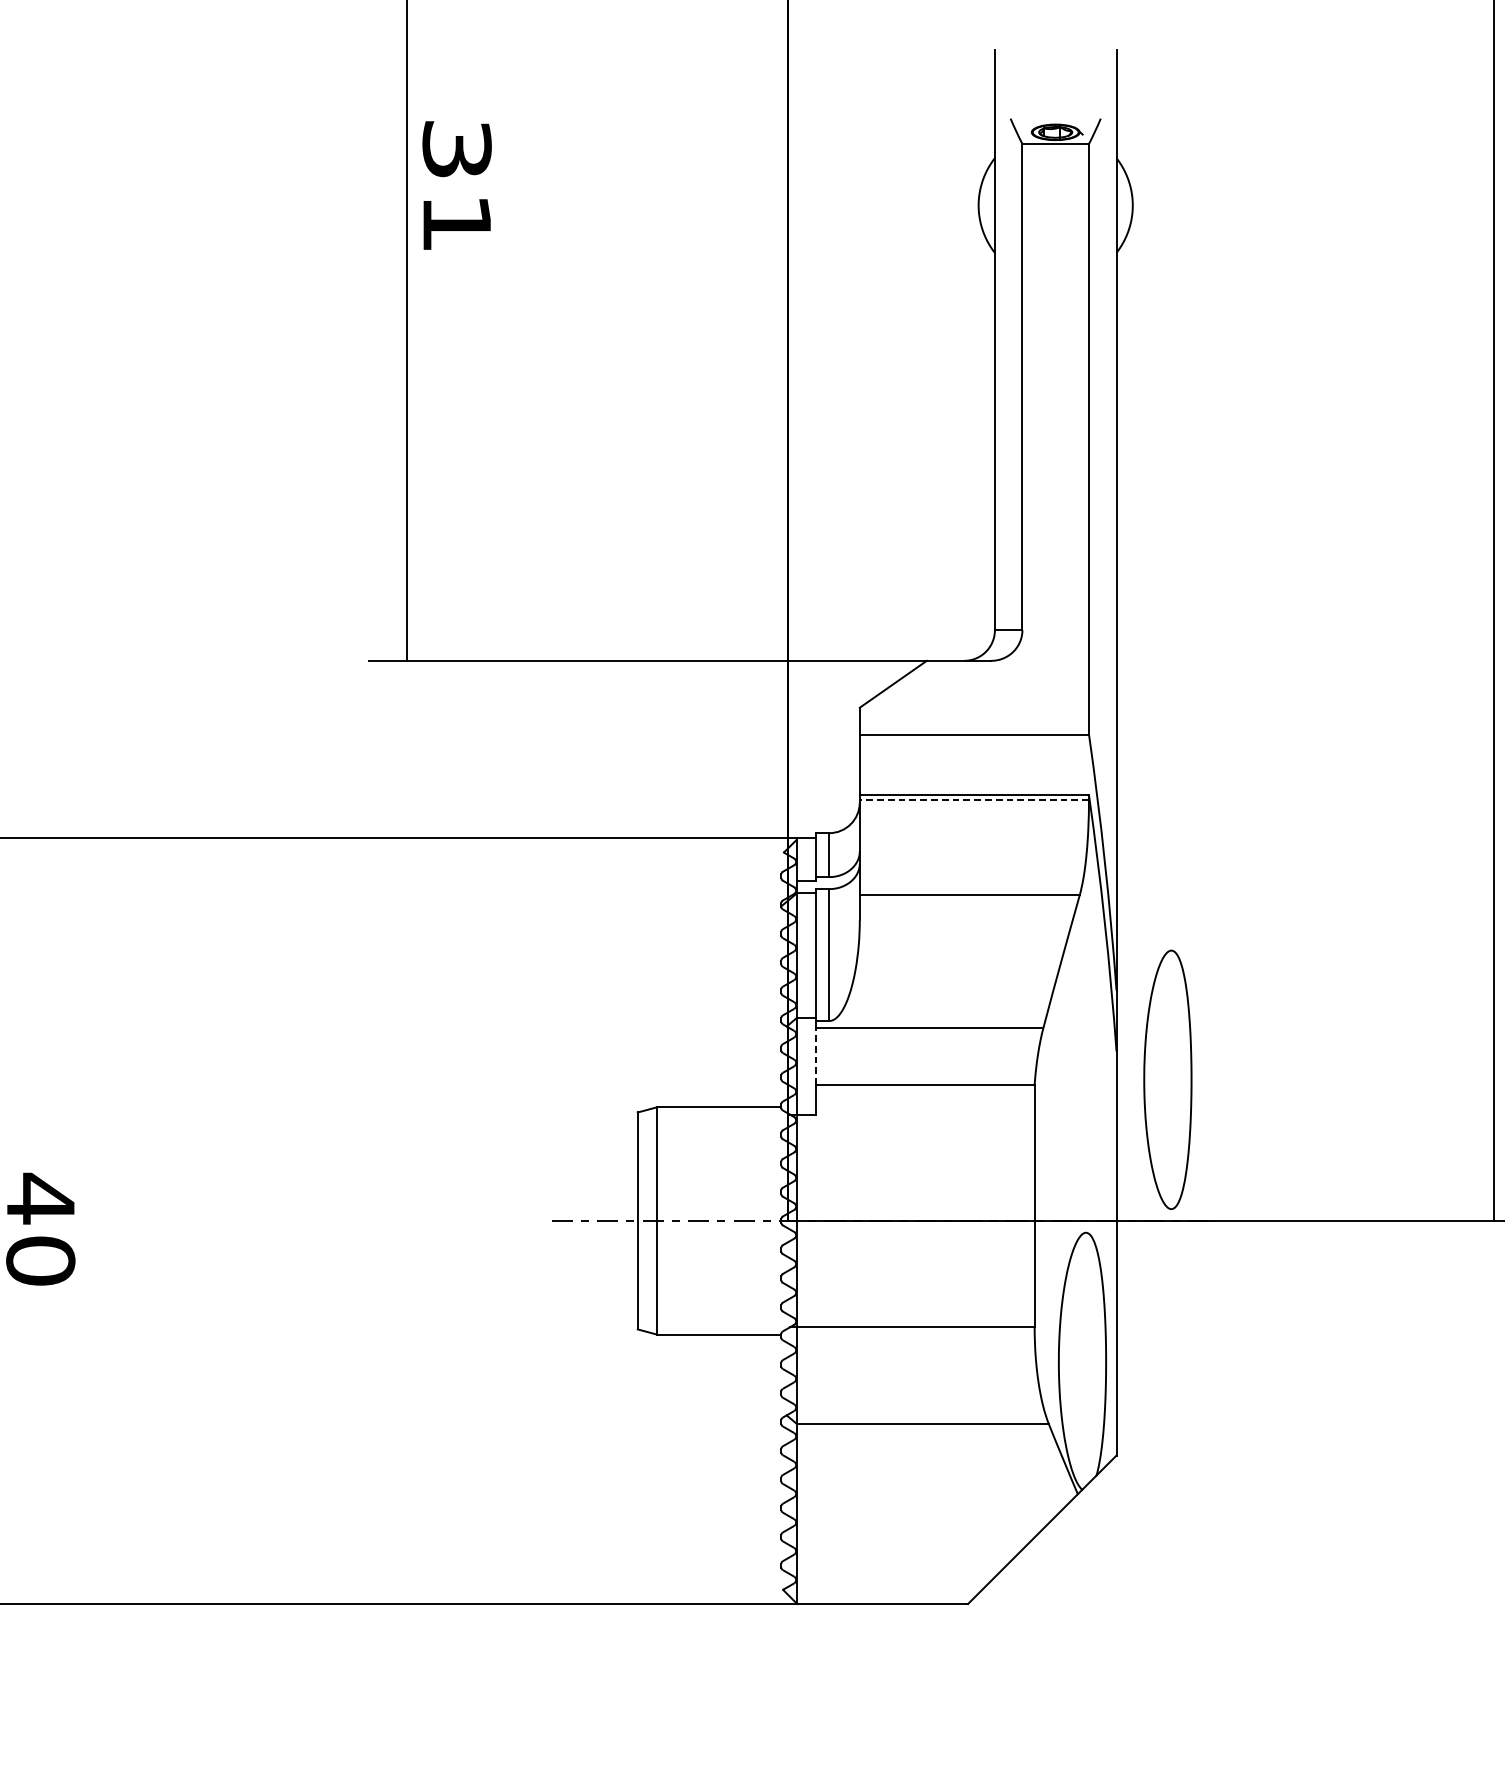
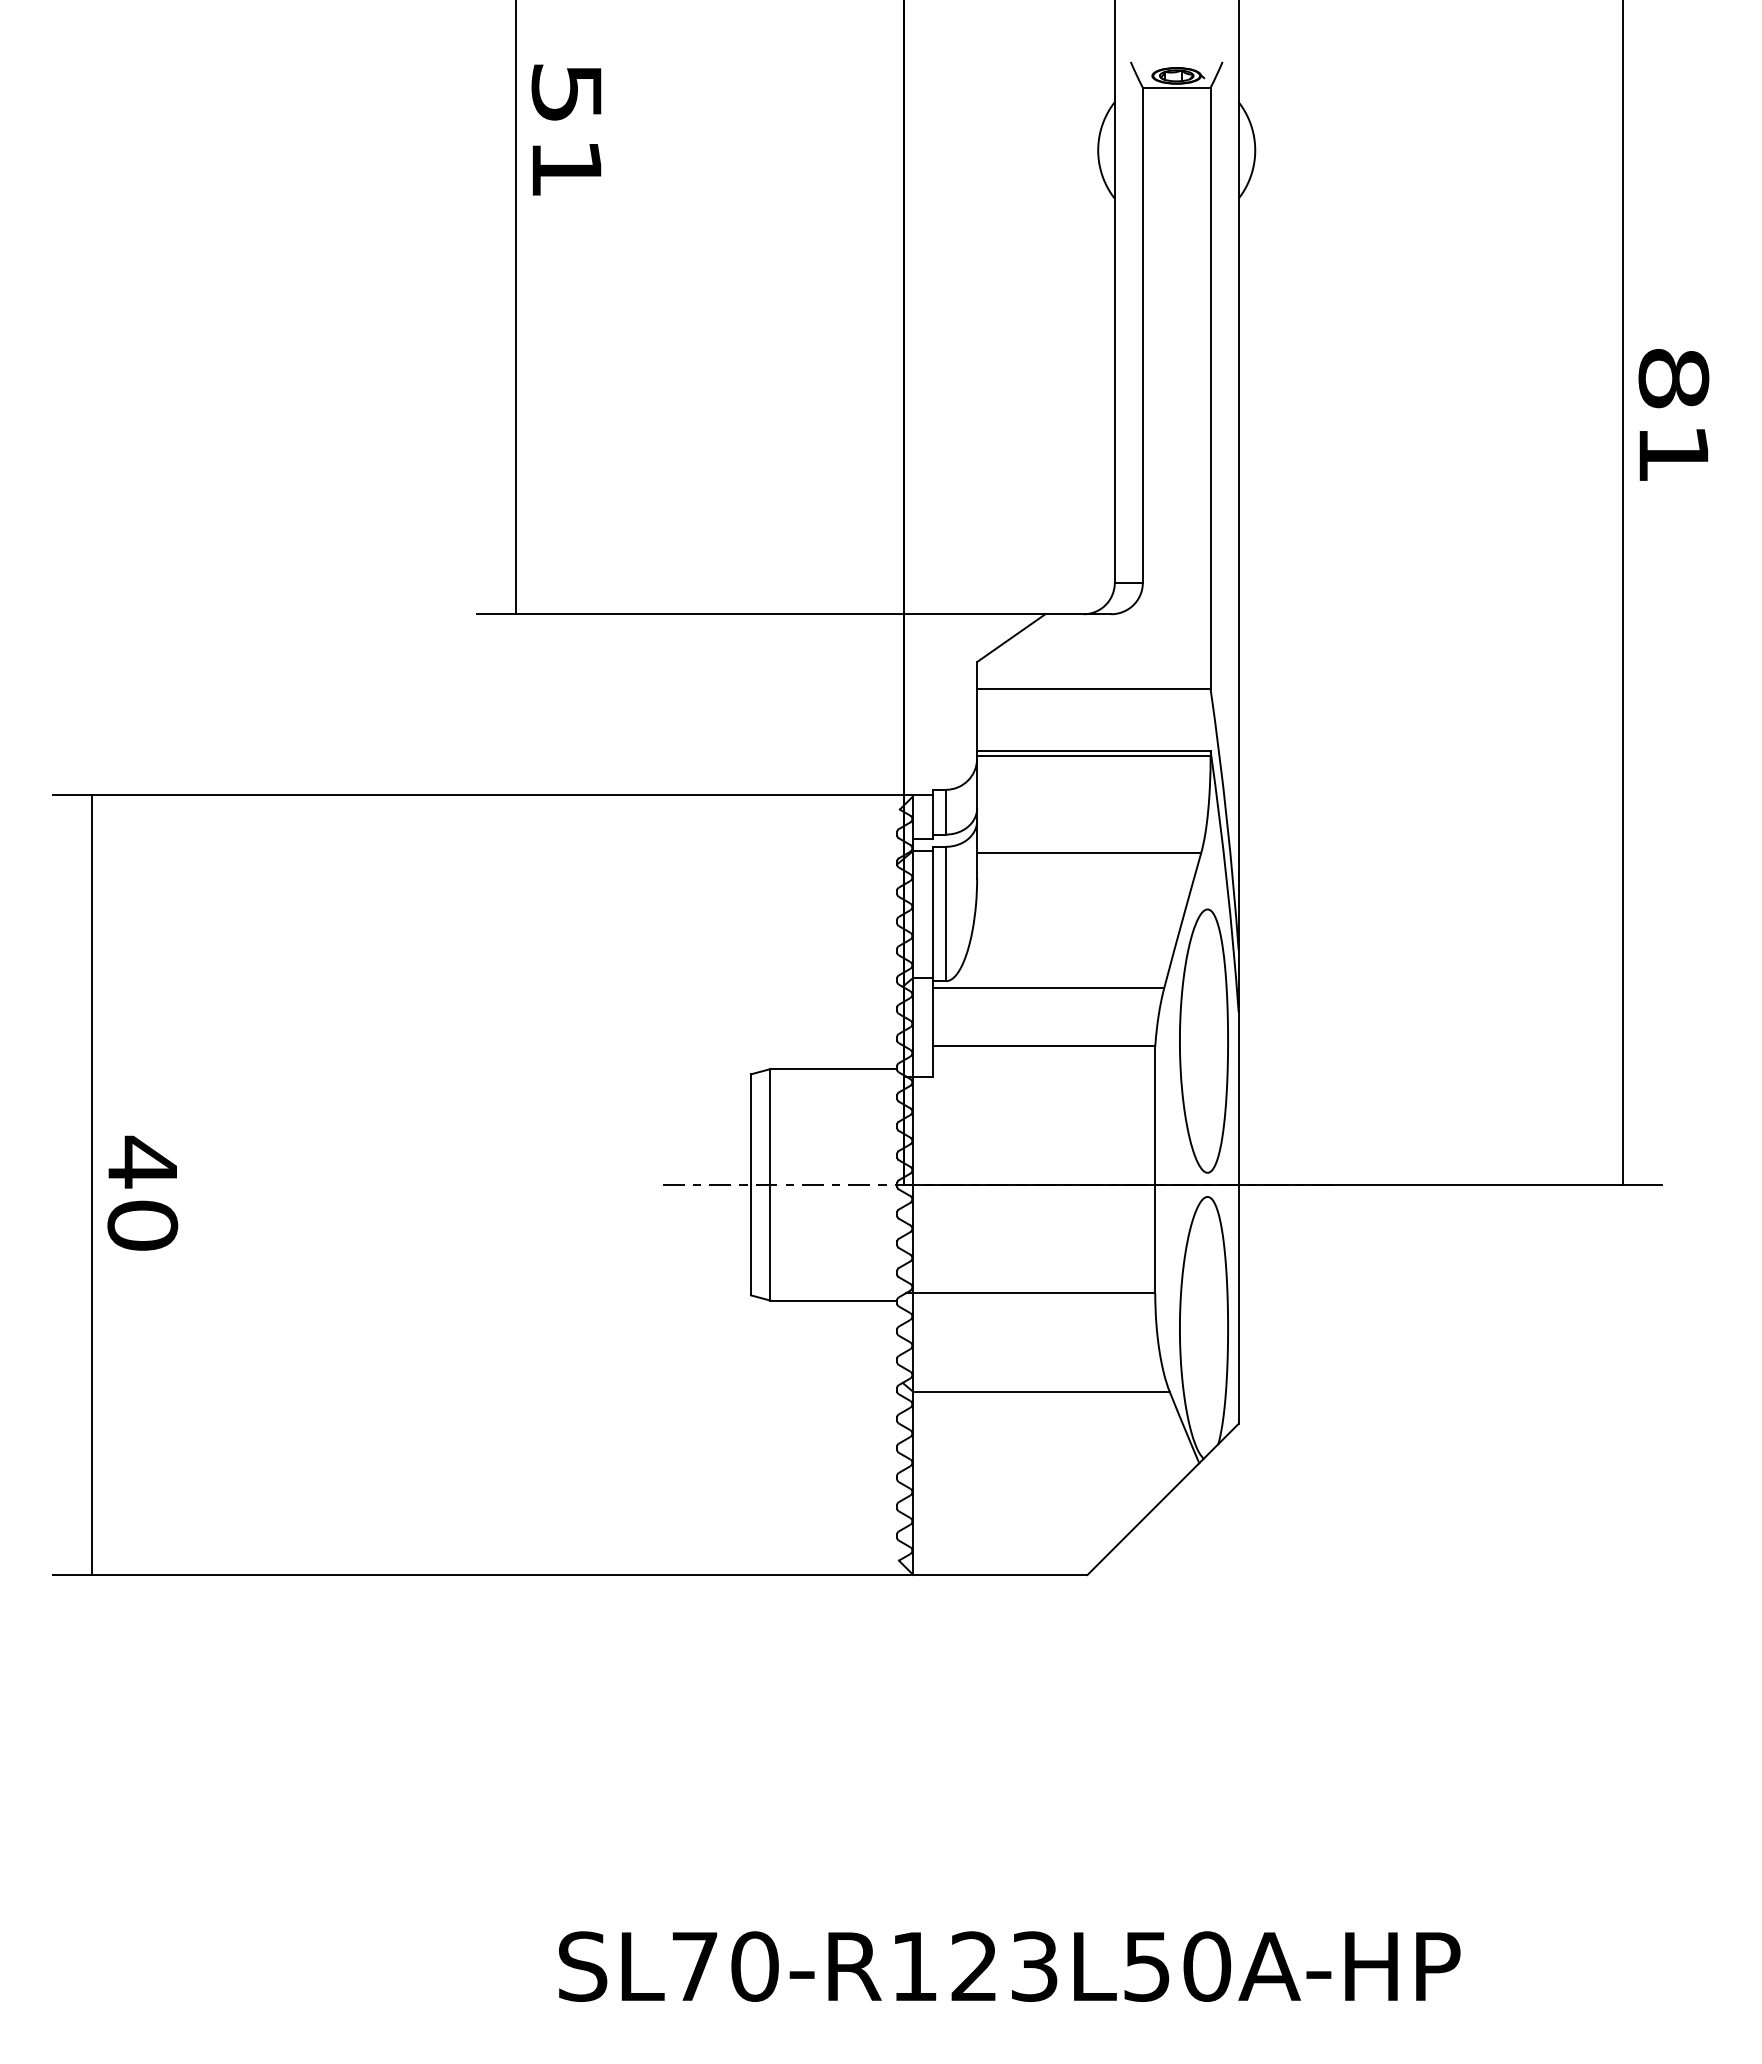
text: (457, 148) -> (567, 92), 31 -> 51
line: (974, 799) -> (1093, 755), dashed -> solid
line: (815, 1055) -> (932, 1016), dashed -> solid
part: (1167, 1079) -> (1203, 1040), moved

